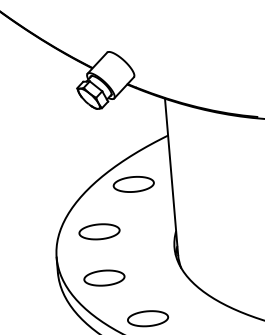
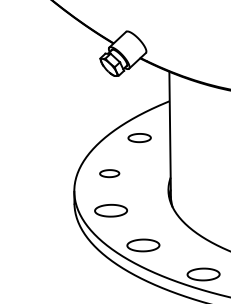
part: (133, 183) -> (139, 137), size x0.7
part: (99, 231) -> (109, 173), size x0.6

